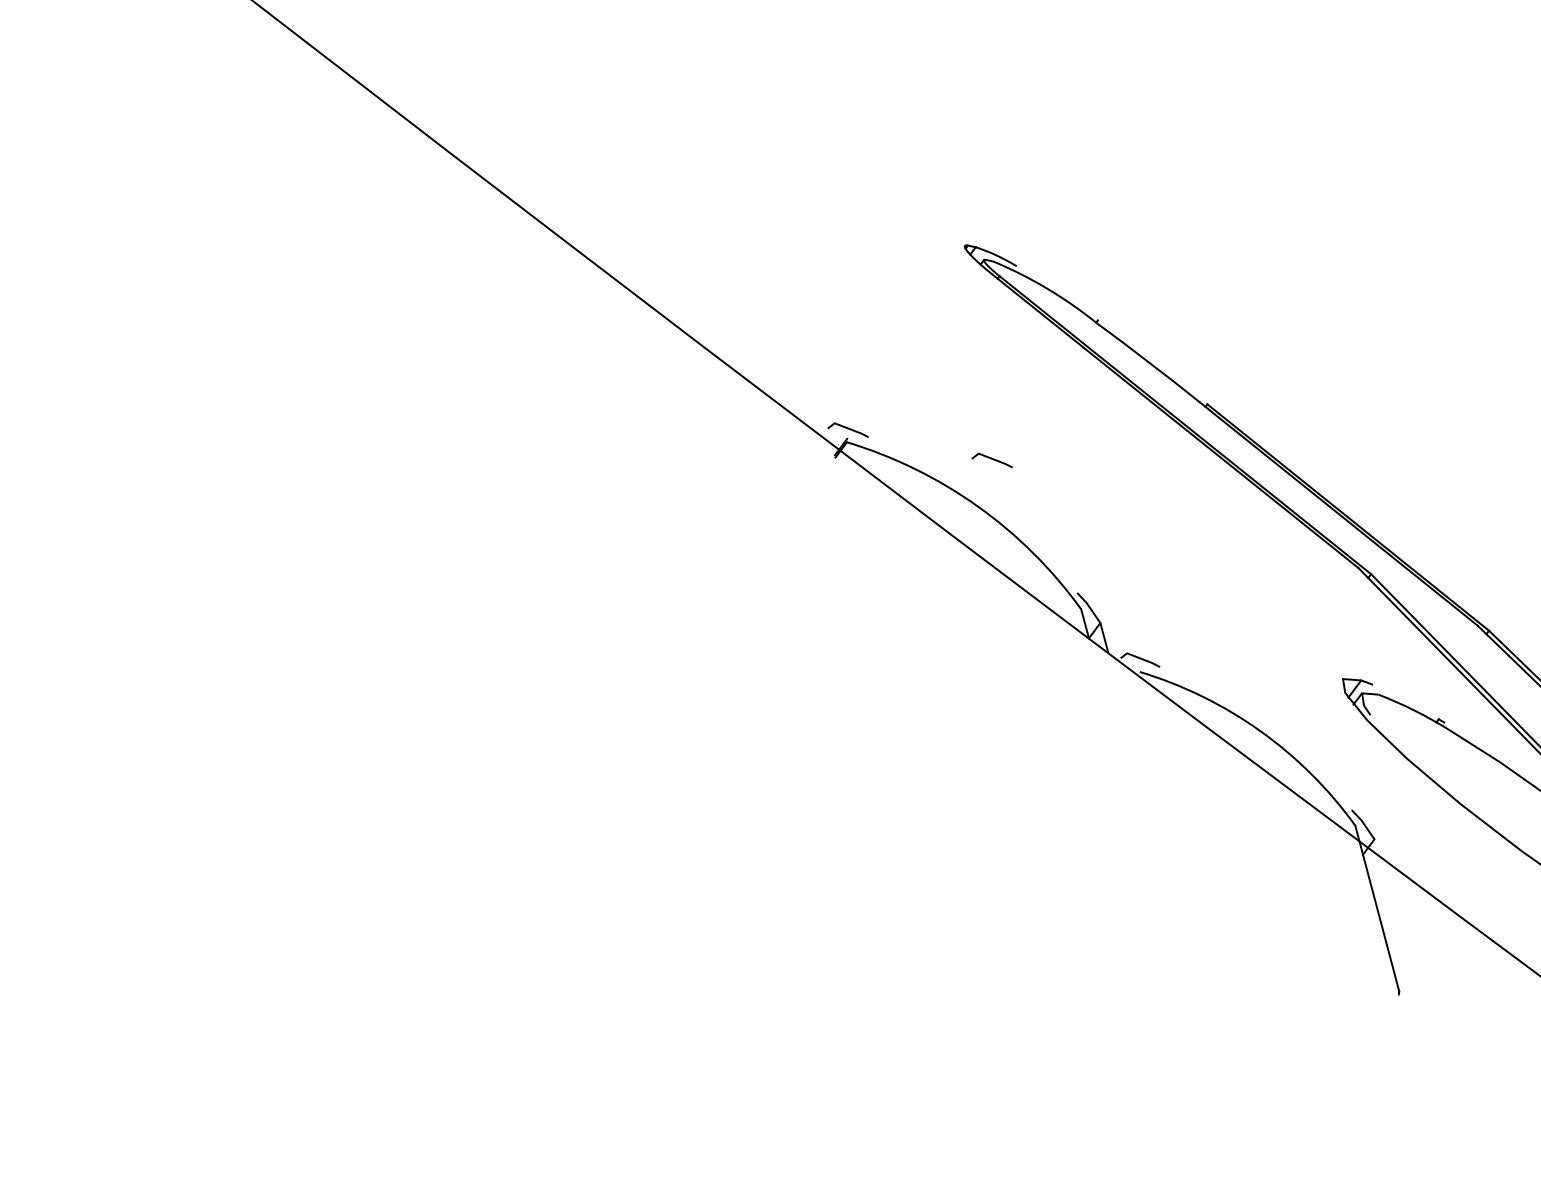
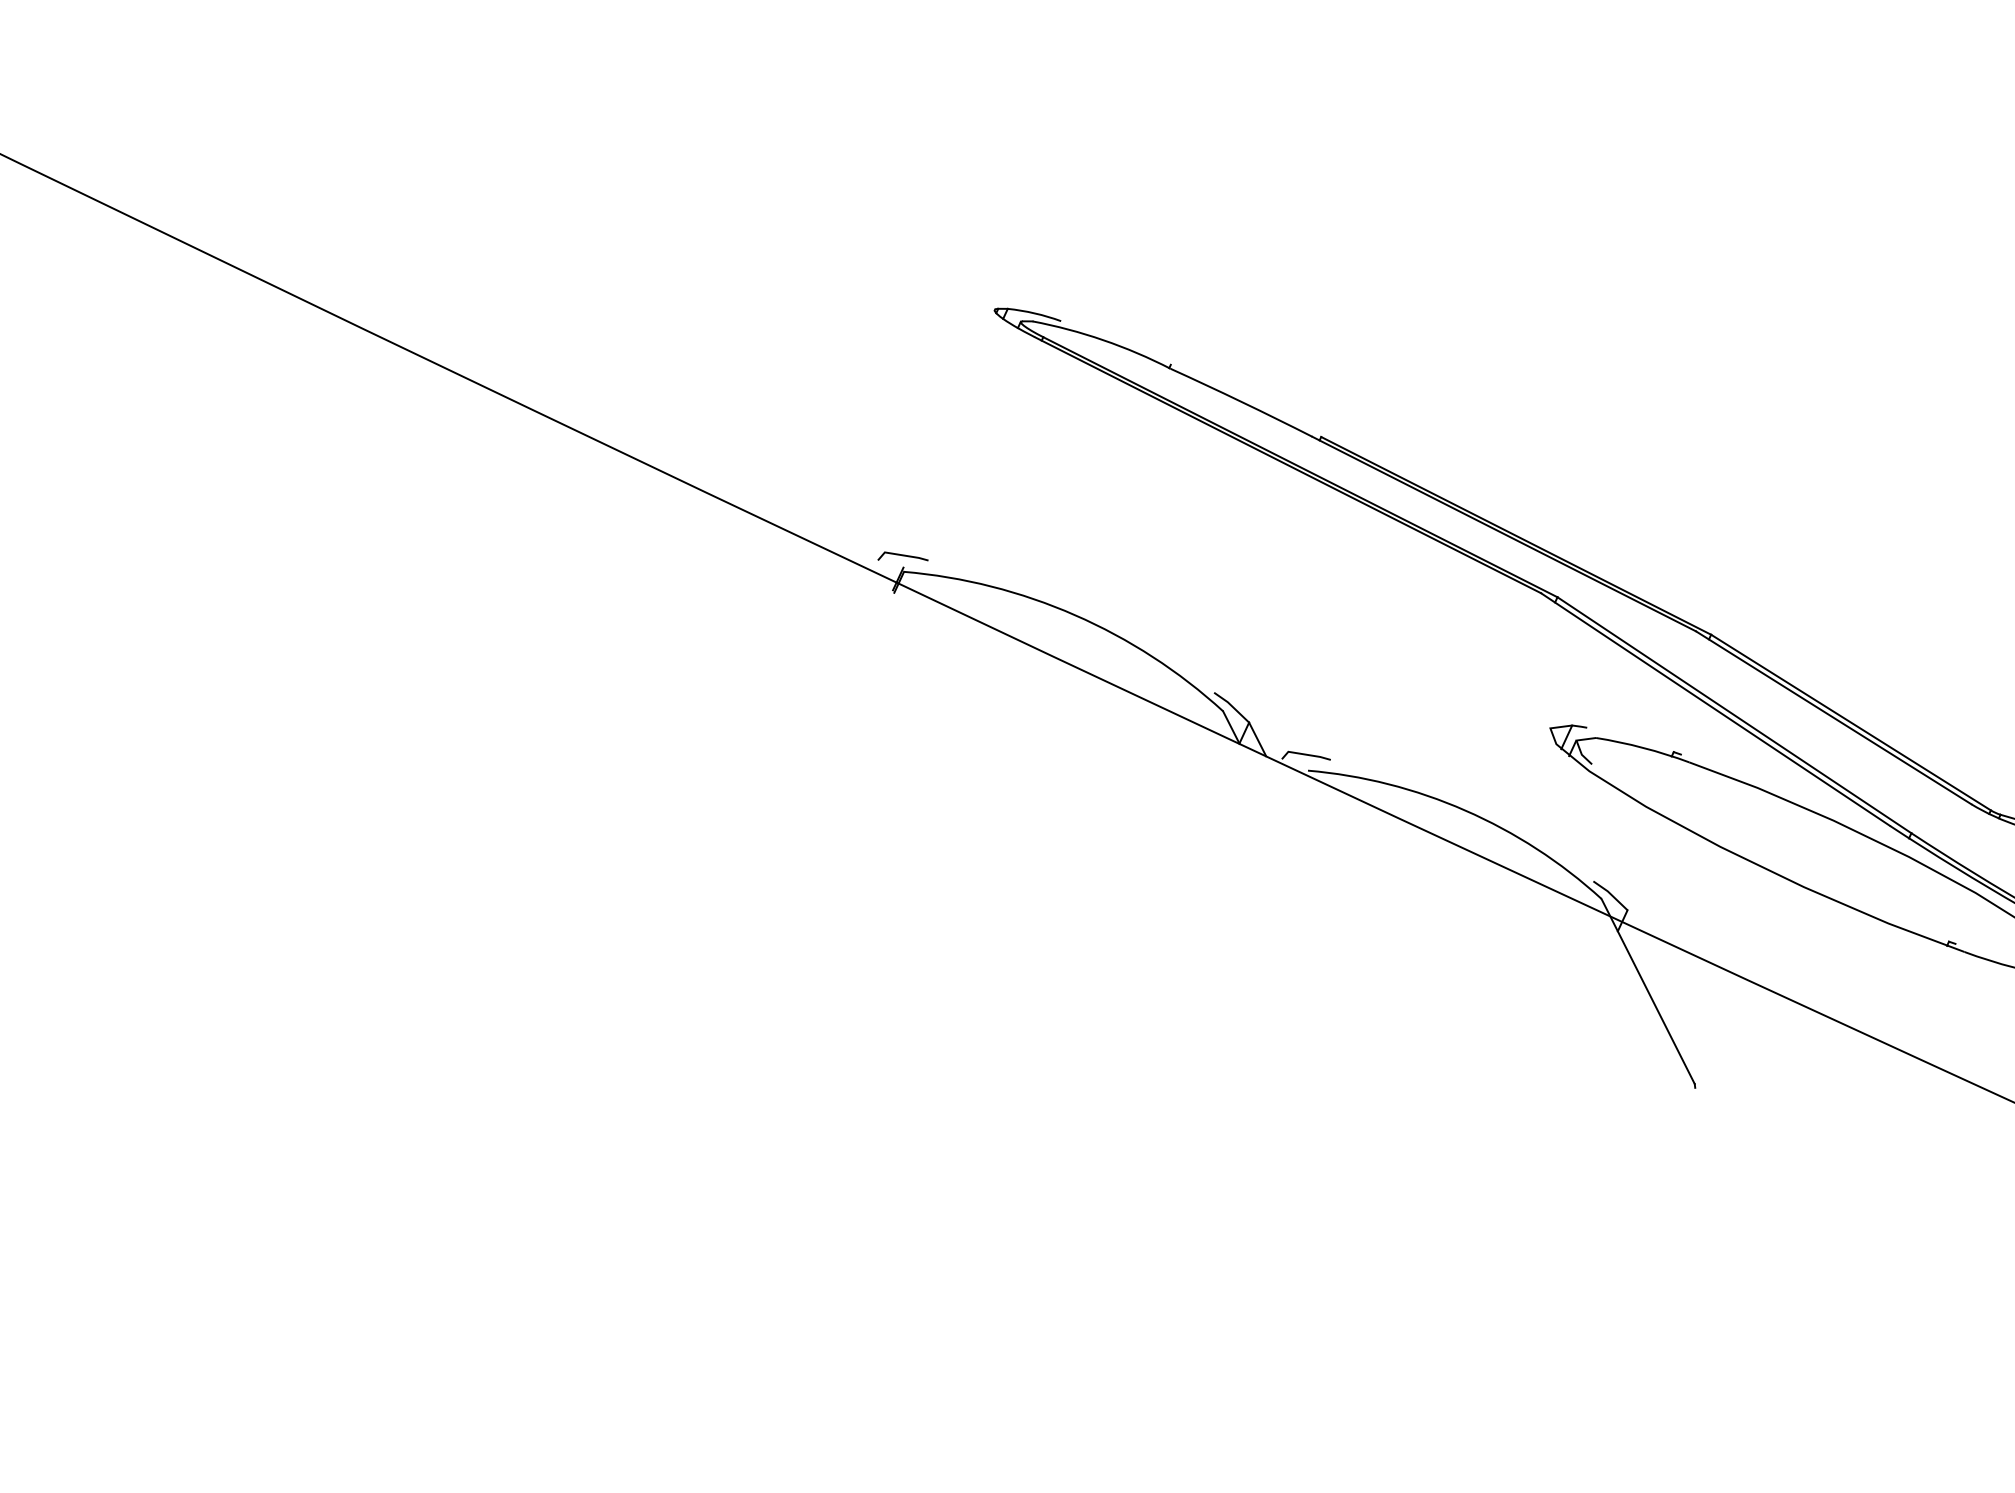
line: (992, 459) -> (1080, 556), removed

